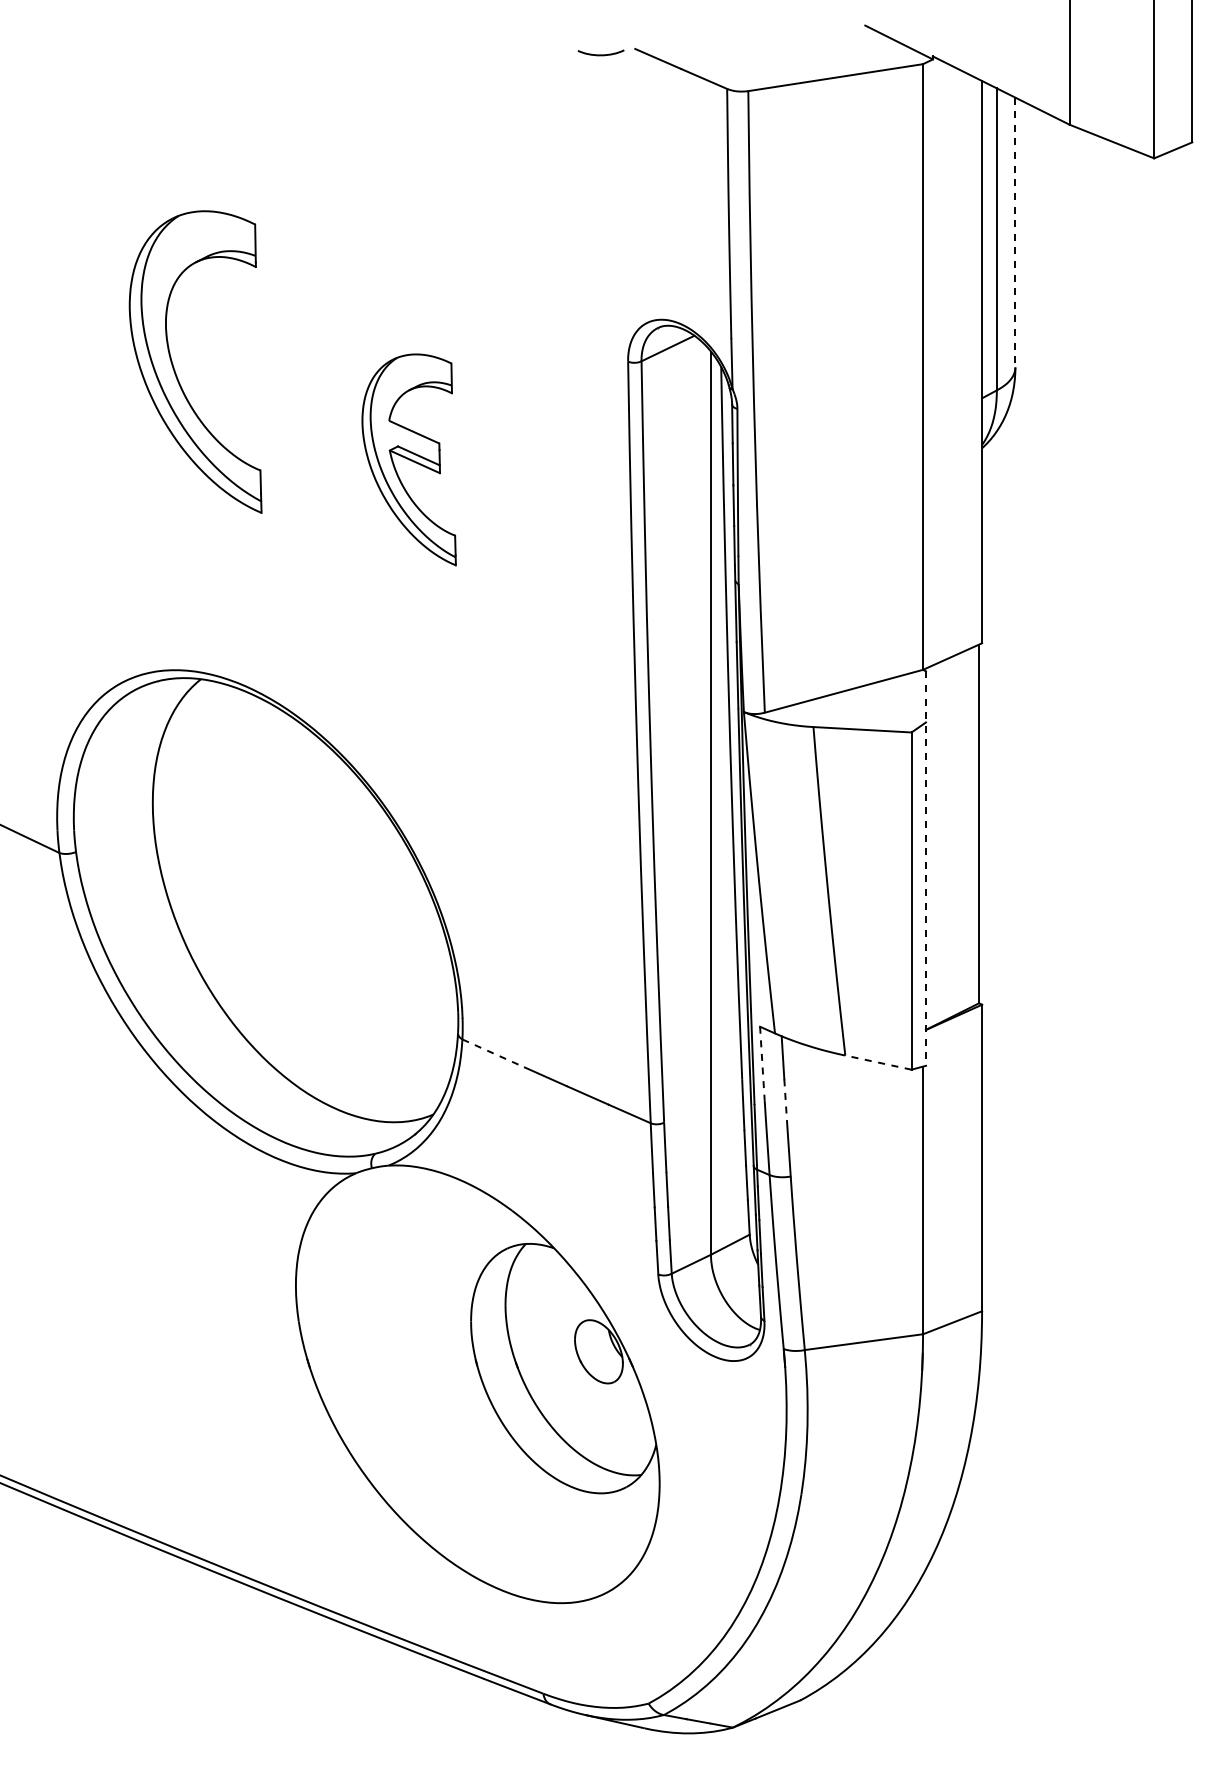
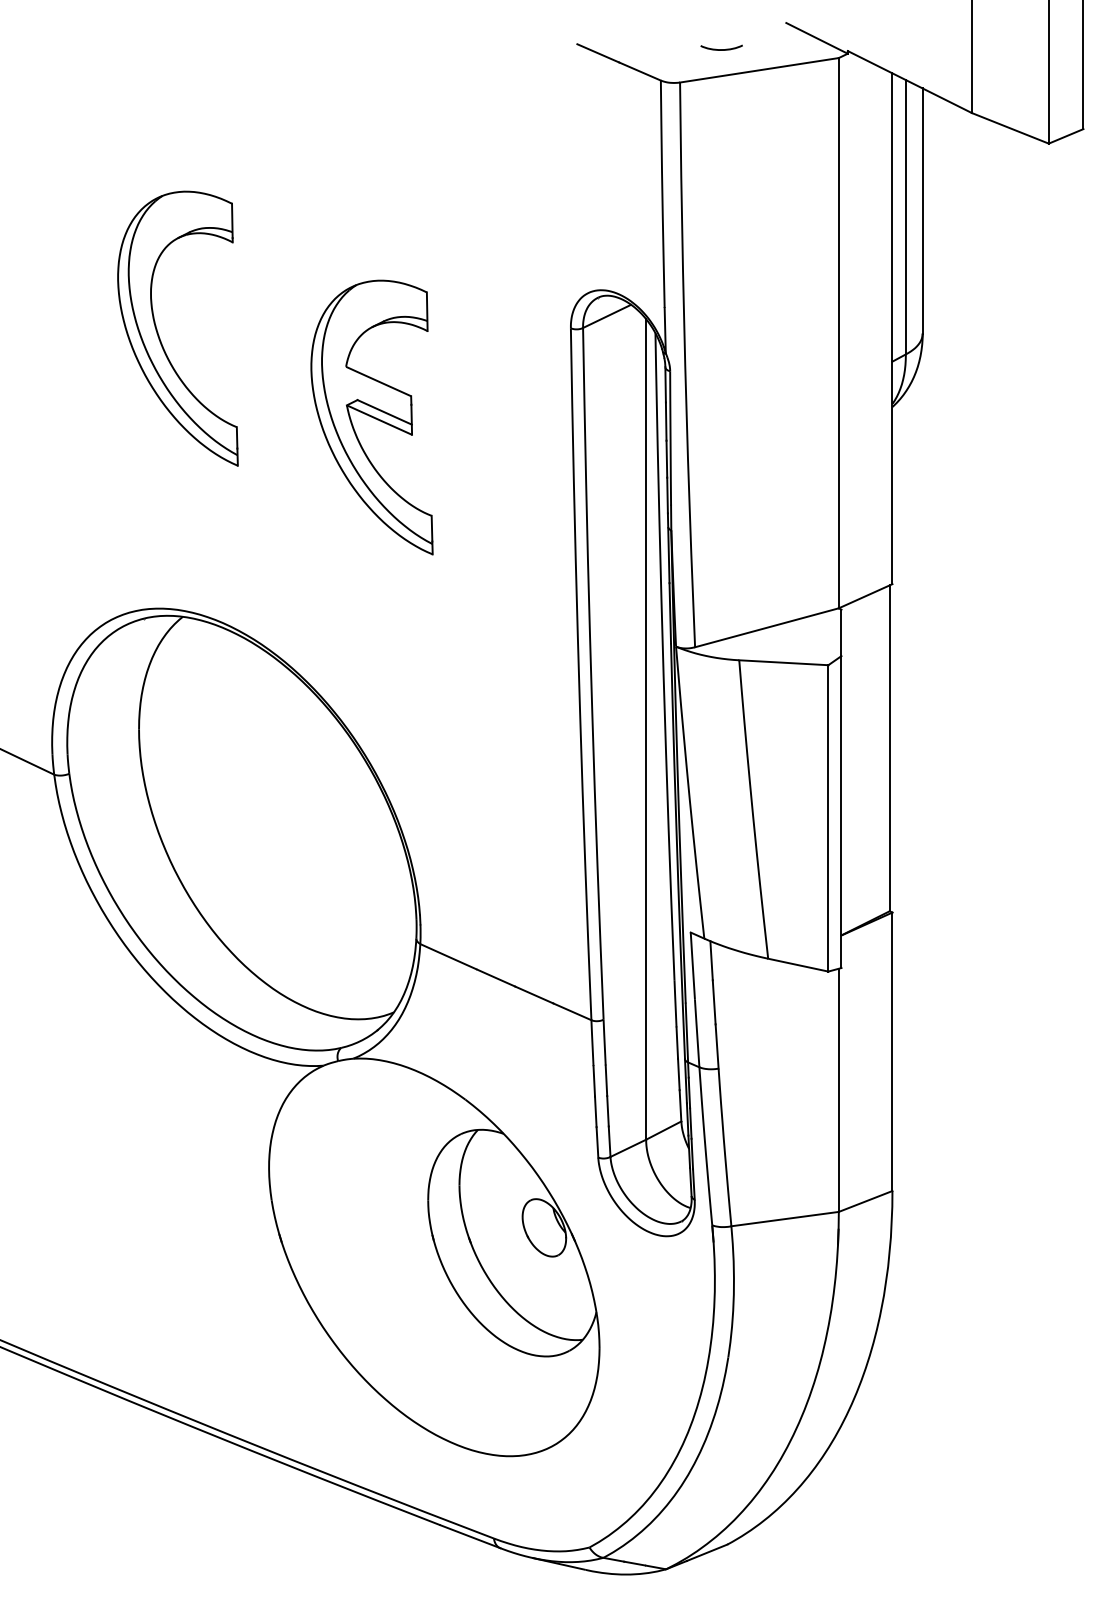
curve: (600, 54) -> (721, 49), moved
line: (1015, 232) -> (922, 210), dashed -> solid
part: (408, 459) -> (371, 417), size x1.43
line: (925, 869) -> (841, 789), dashed -> solid
line: (493, 1053) -> (448, 956), dashed -> solid
line: (878, 1062) -> (798, 965), dashed -> solid
line: (762, 1063) -> (692, 965), dashed -> solid
line: (785, 1104) -> (713, 1003), dashed -> solid

